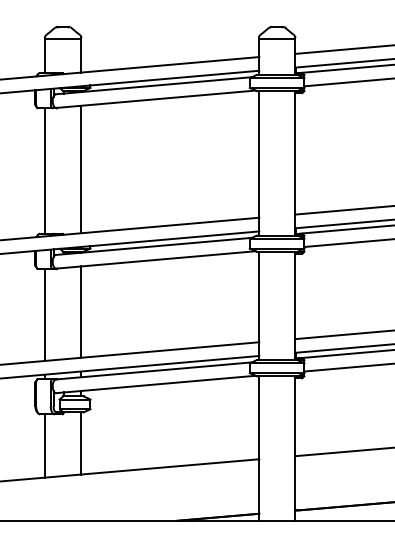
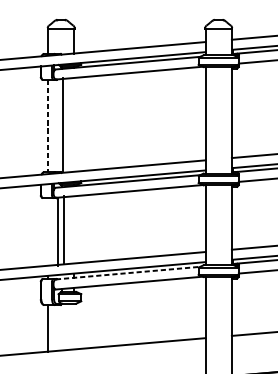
line: (81, 169) -> (62, 124), moved
line: (45, 171) -> (48, 126), solid -> dashed
line: (81, 311) -> (64, 229), moved
line: (45, 314) -> (58, 231), moved
line: (154, 370) -> (128, 272), solid -> dashed
line: (81, 443) -> (74, 326), removed

